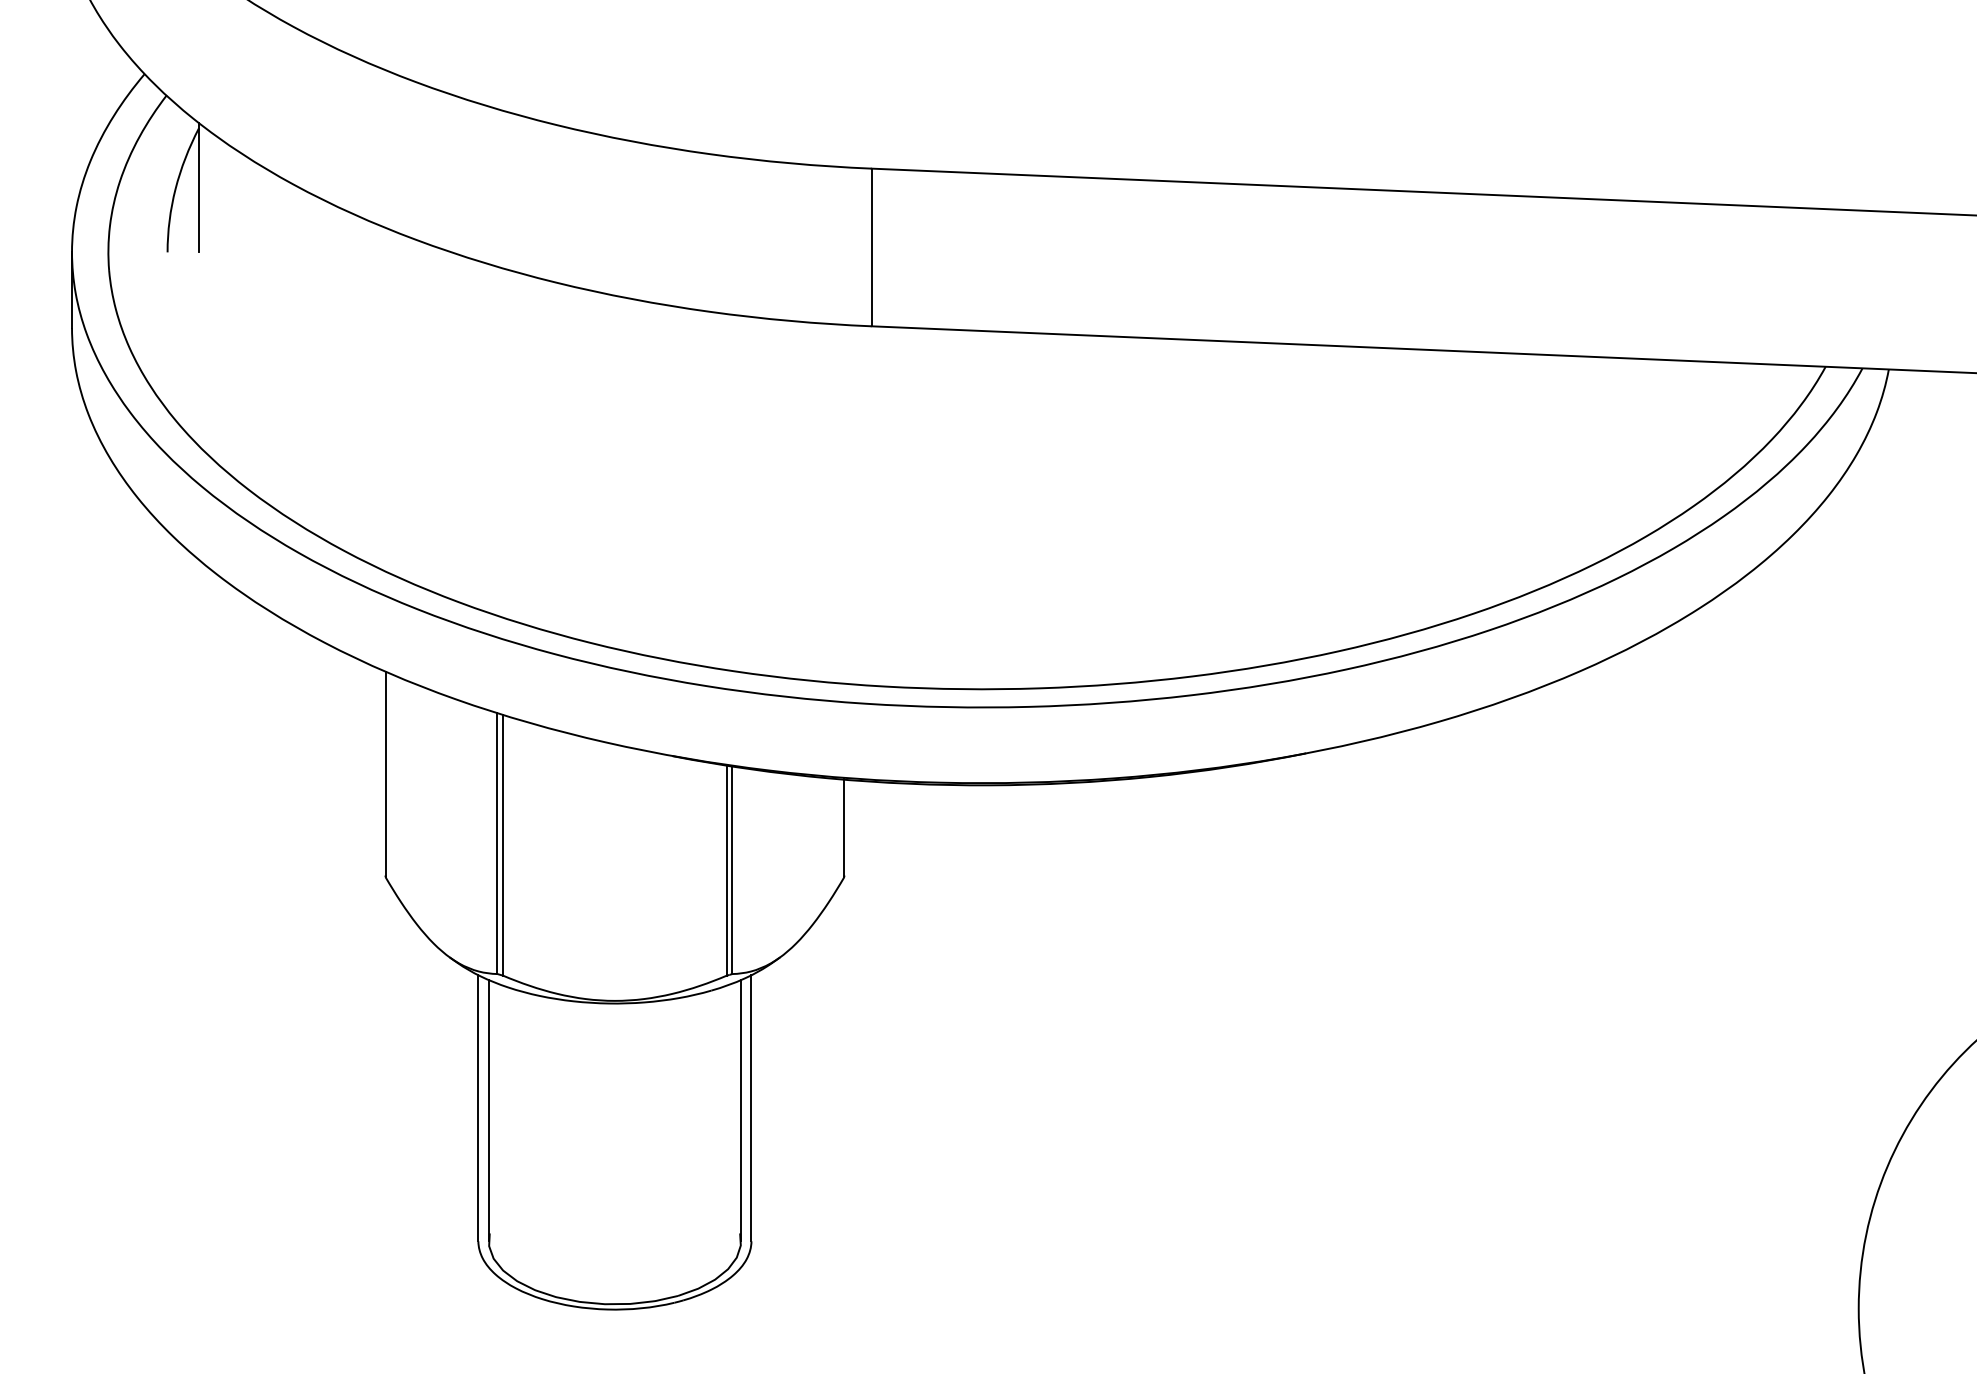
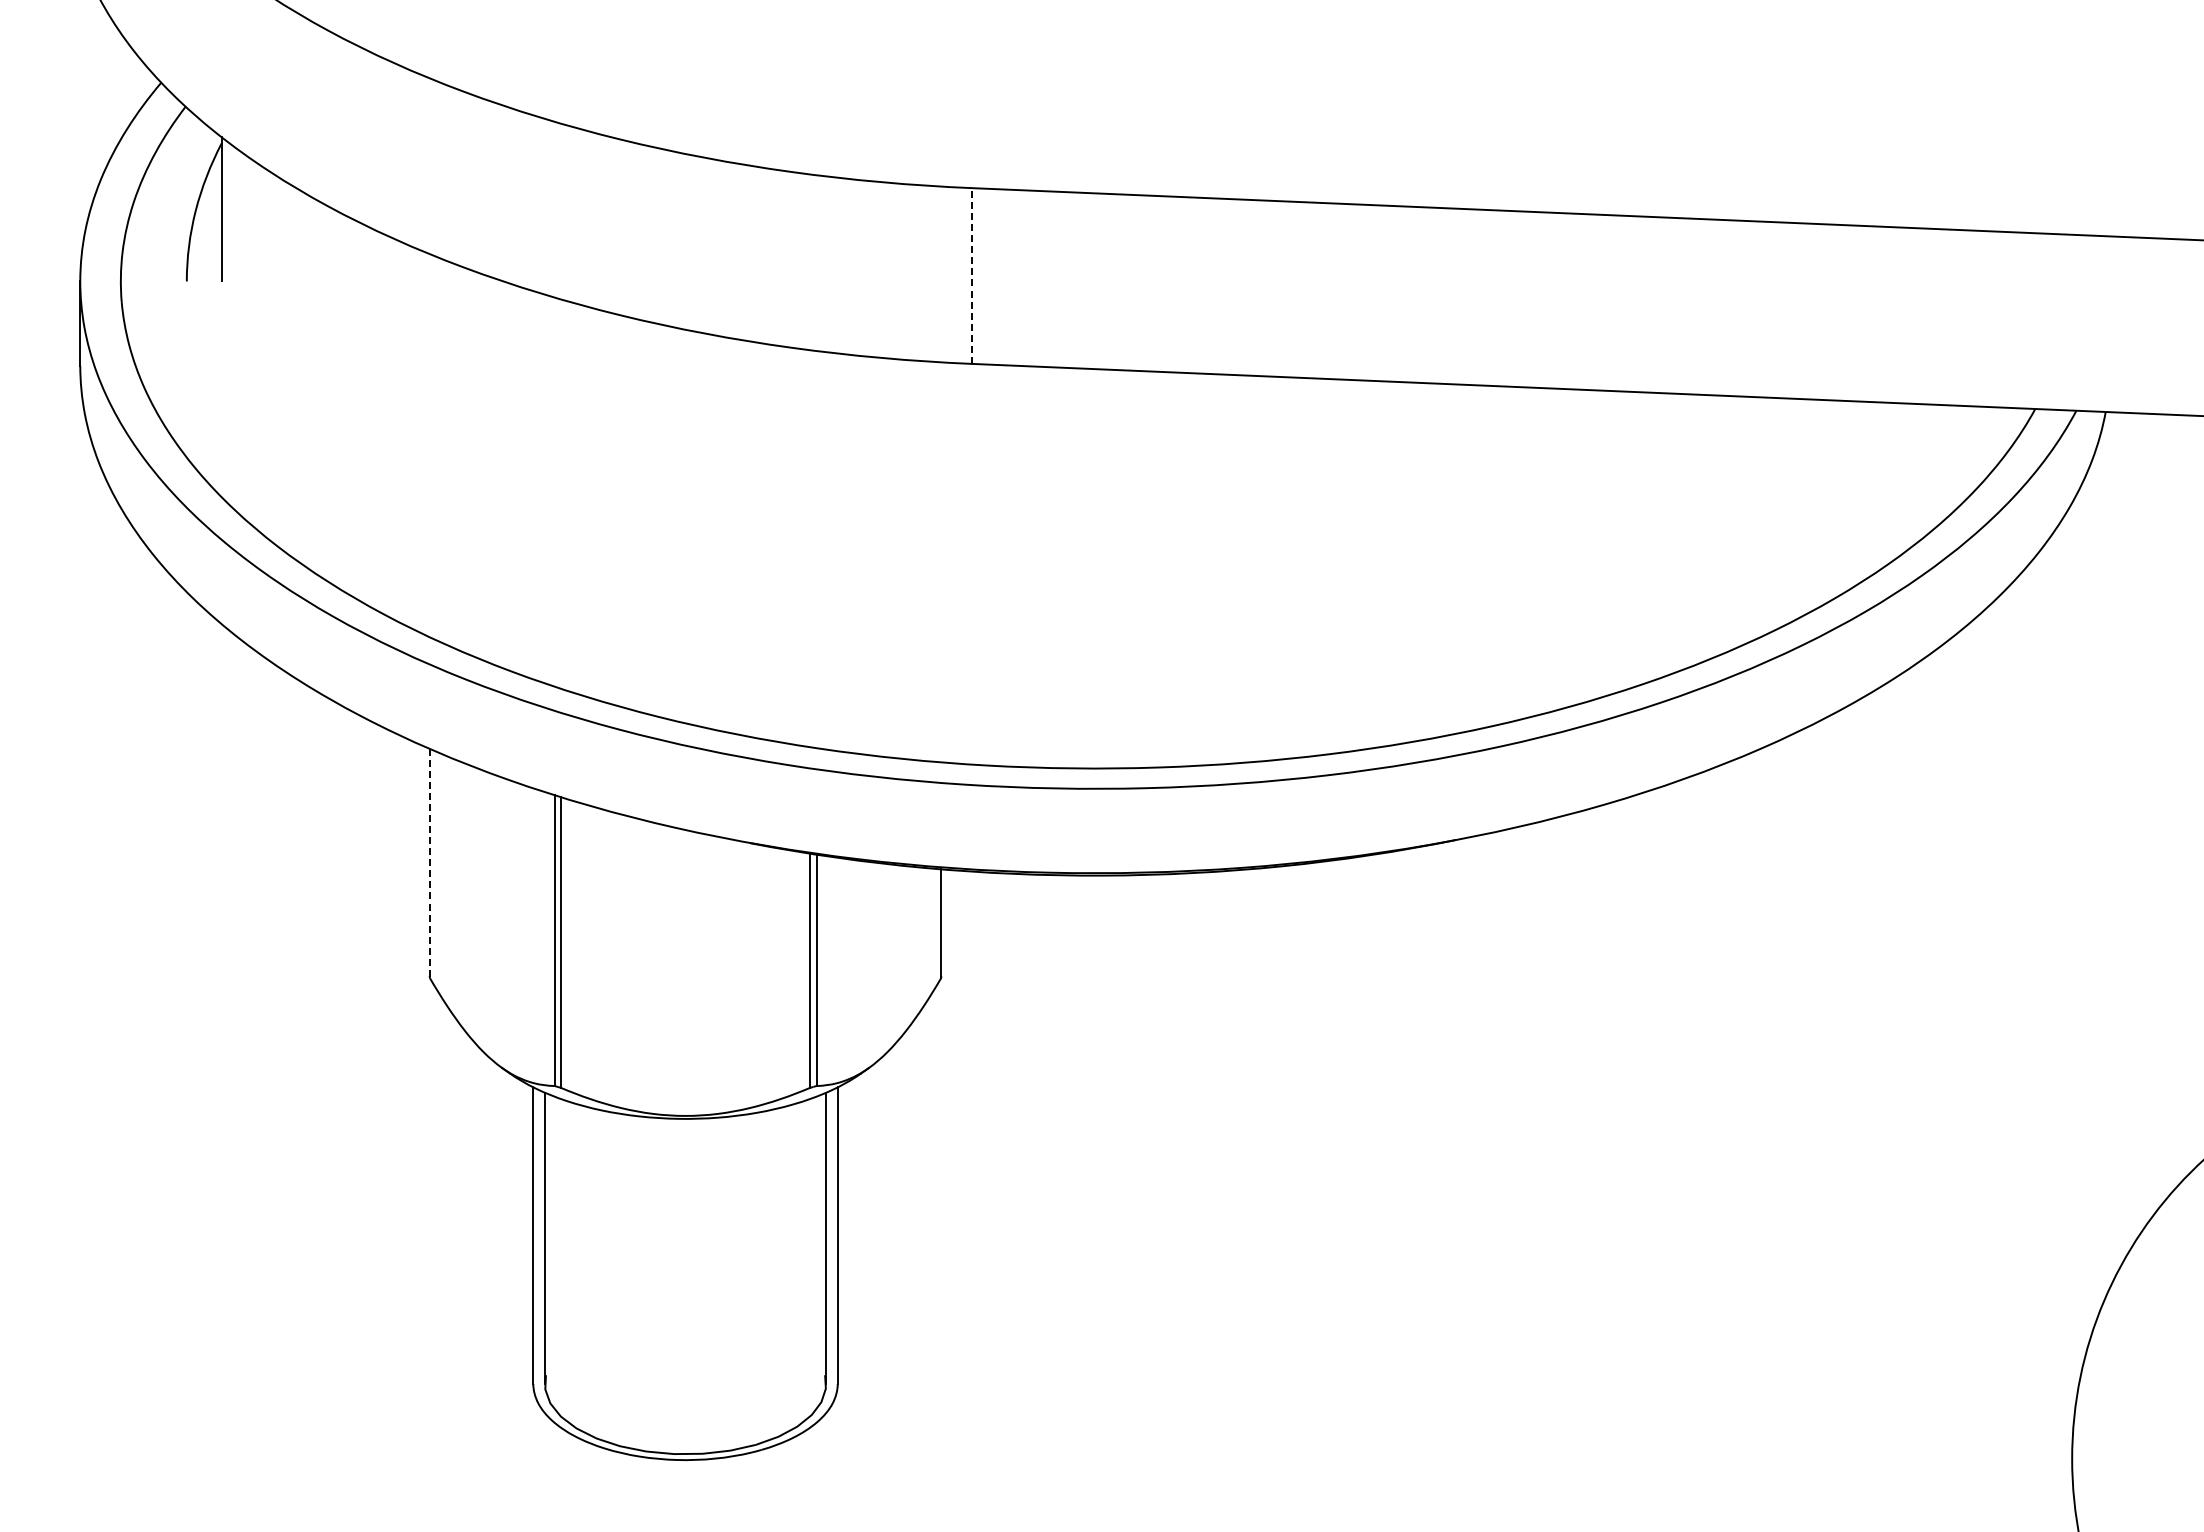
line: (871, 247) -> (971, 276), solid -> dashed
line: (385, 774) -> (429, 863), solid -> dashed

